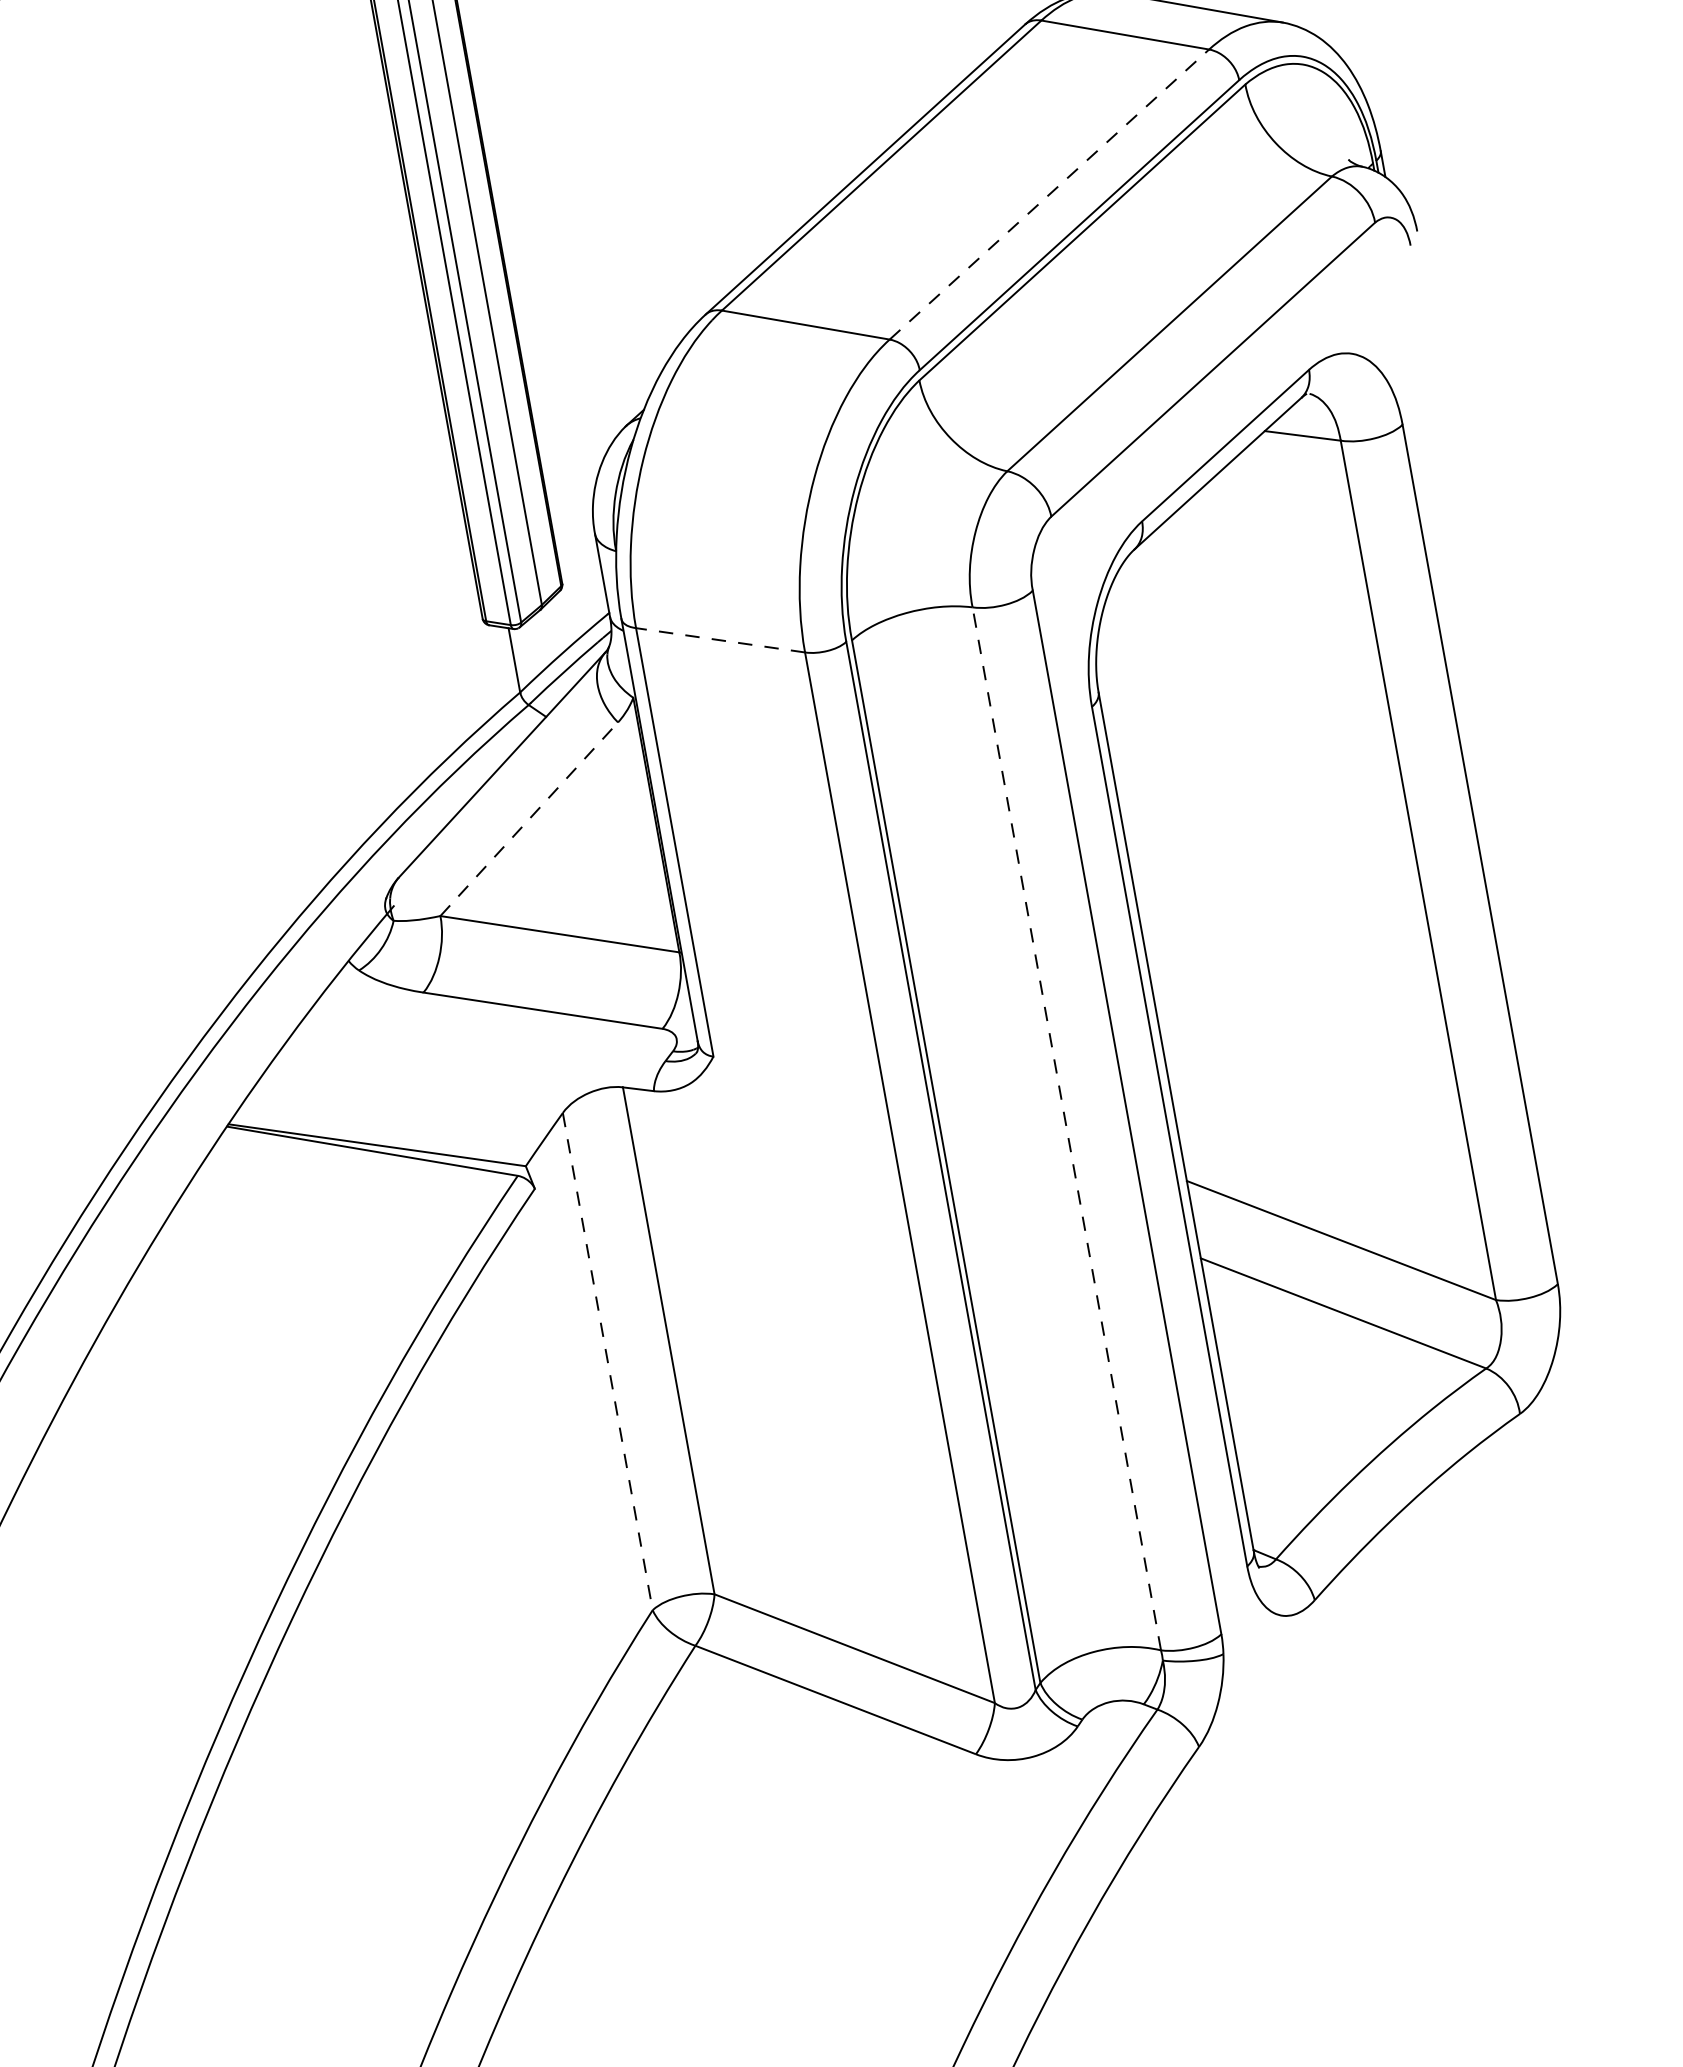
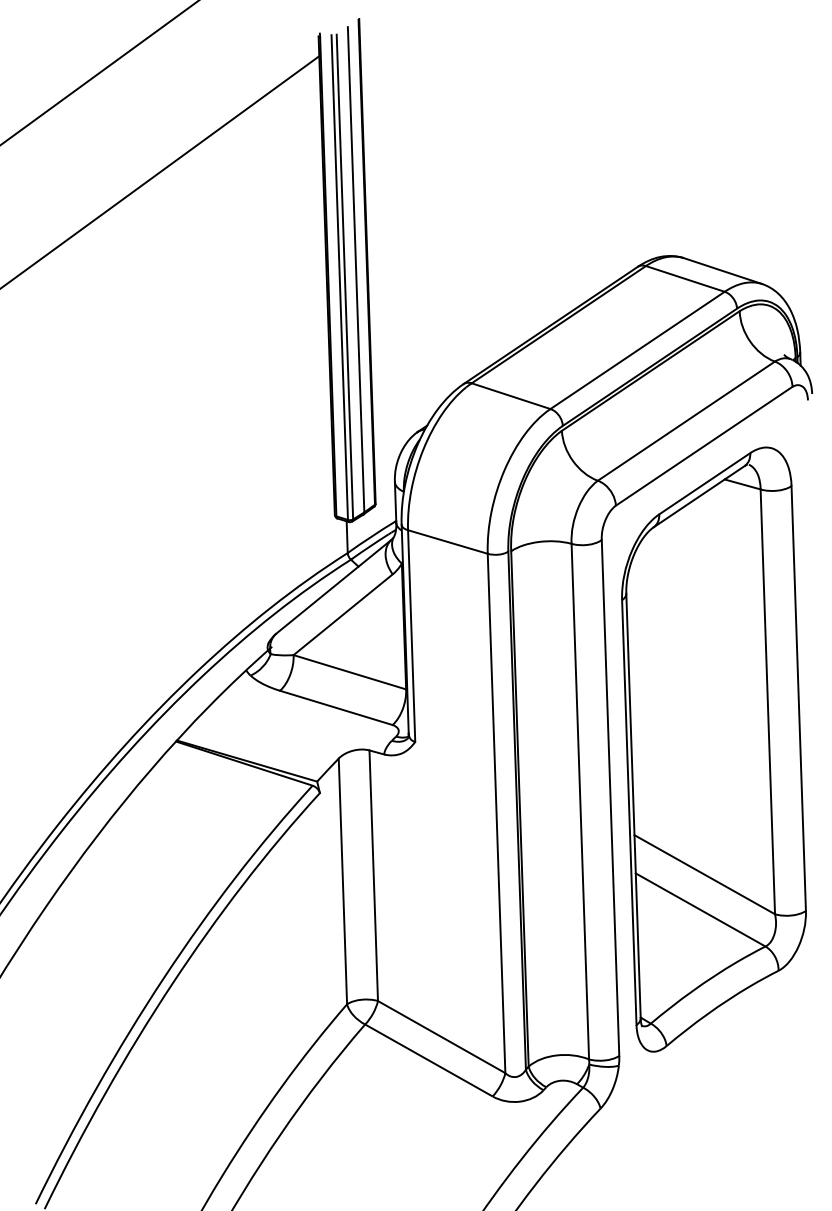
line: (1051, 194) -> (638, 350), dashed -> solid
line: (719, 641) -> (447, 542), dashed -> solid
line: (529, 818) -> (343, 614), dashed -> solid
line: (1067, 1128) -> (580, 801), dashed -> solid
line: (606, 1361) -> (342, 881), dashed -> solid

